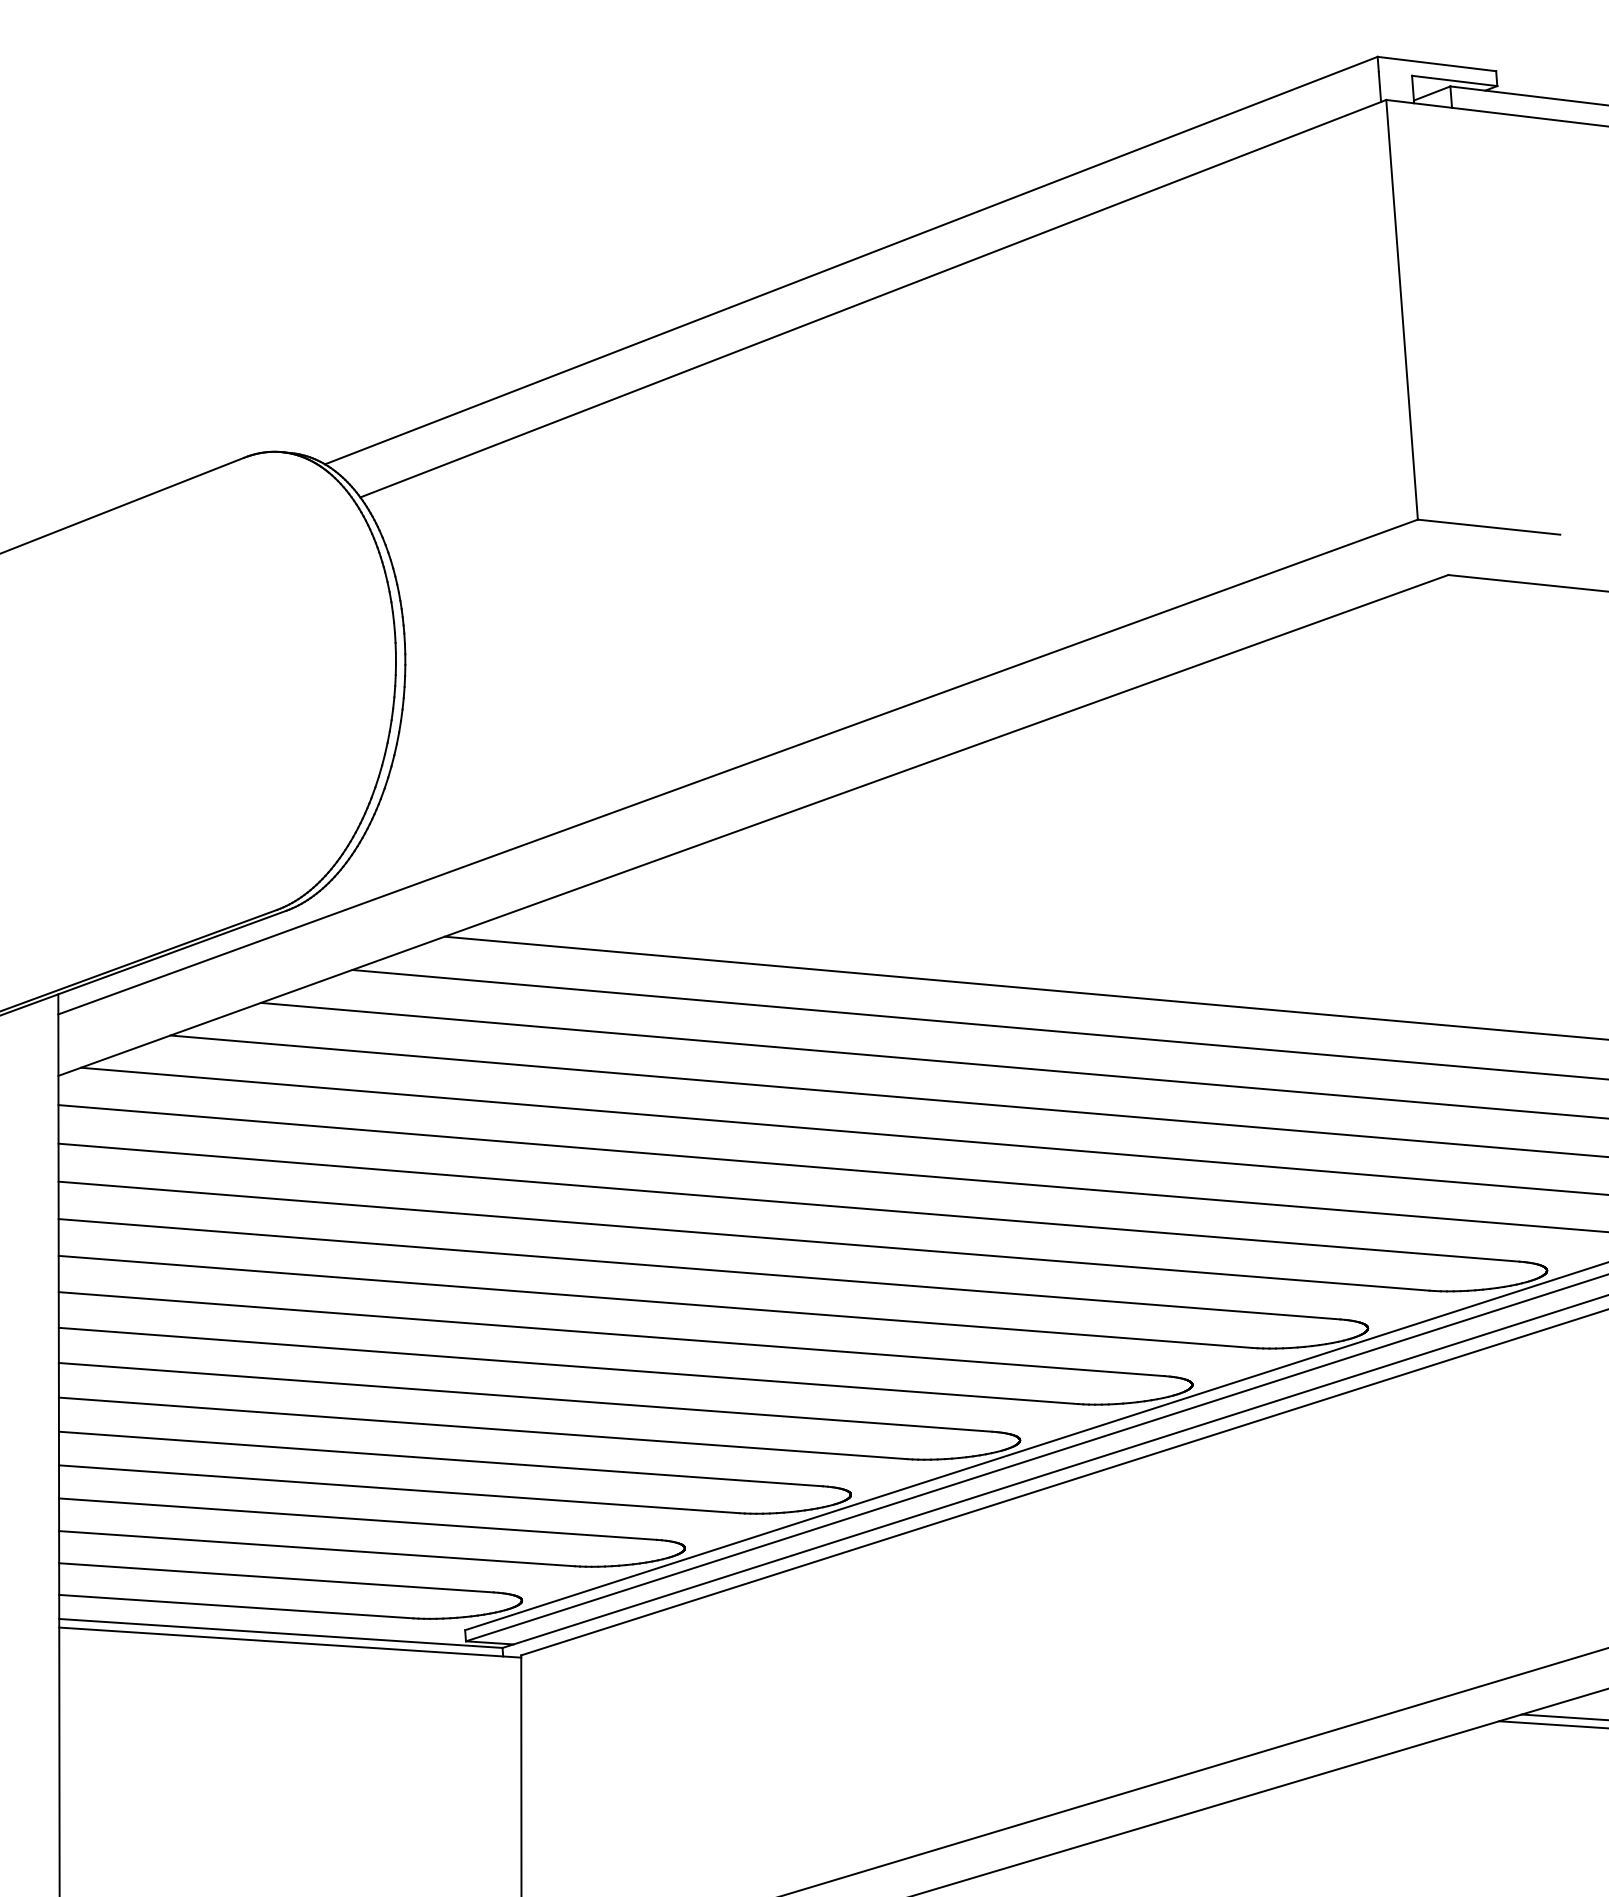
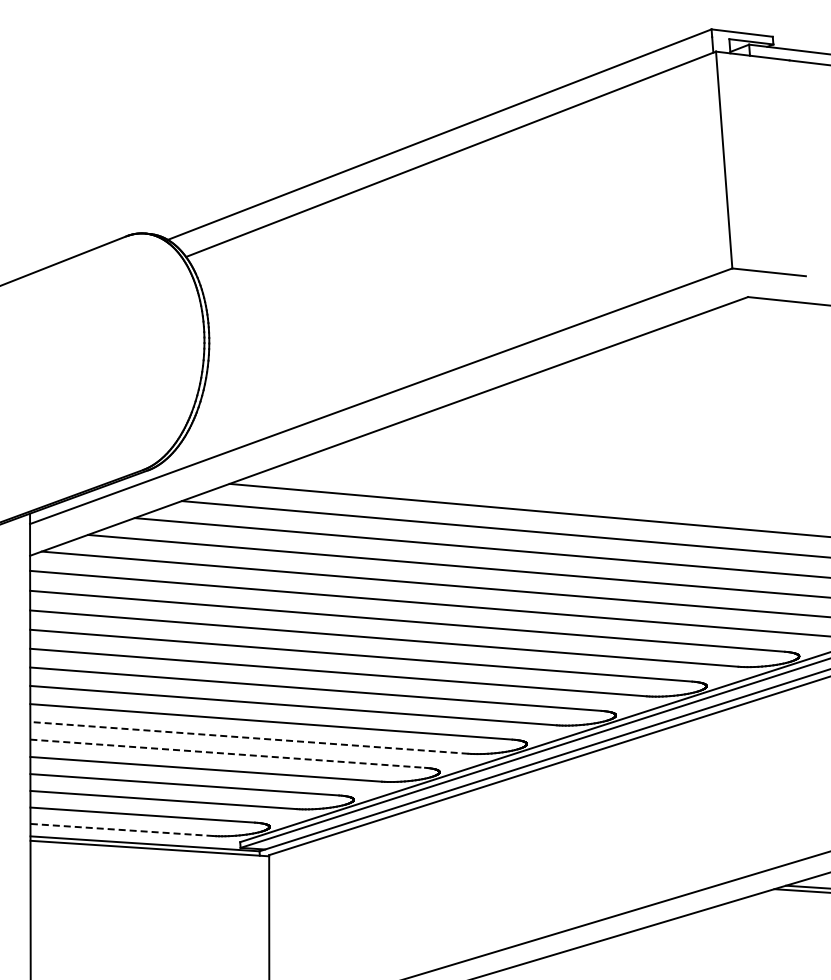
line: (483, 1427) -> (249, 737), solid -> dashed
line: (440, 1458) -> (227, 753), solid -> dashed
line: (235, 1605) -> (121, 829), solid -> dashed

